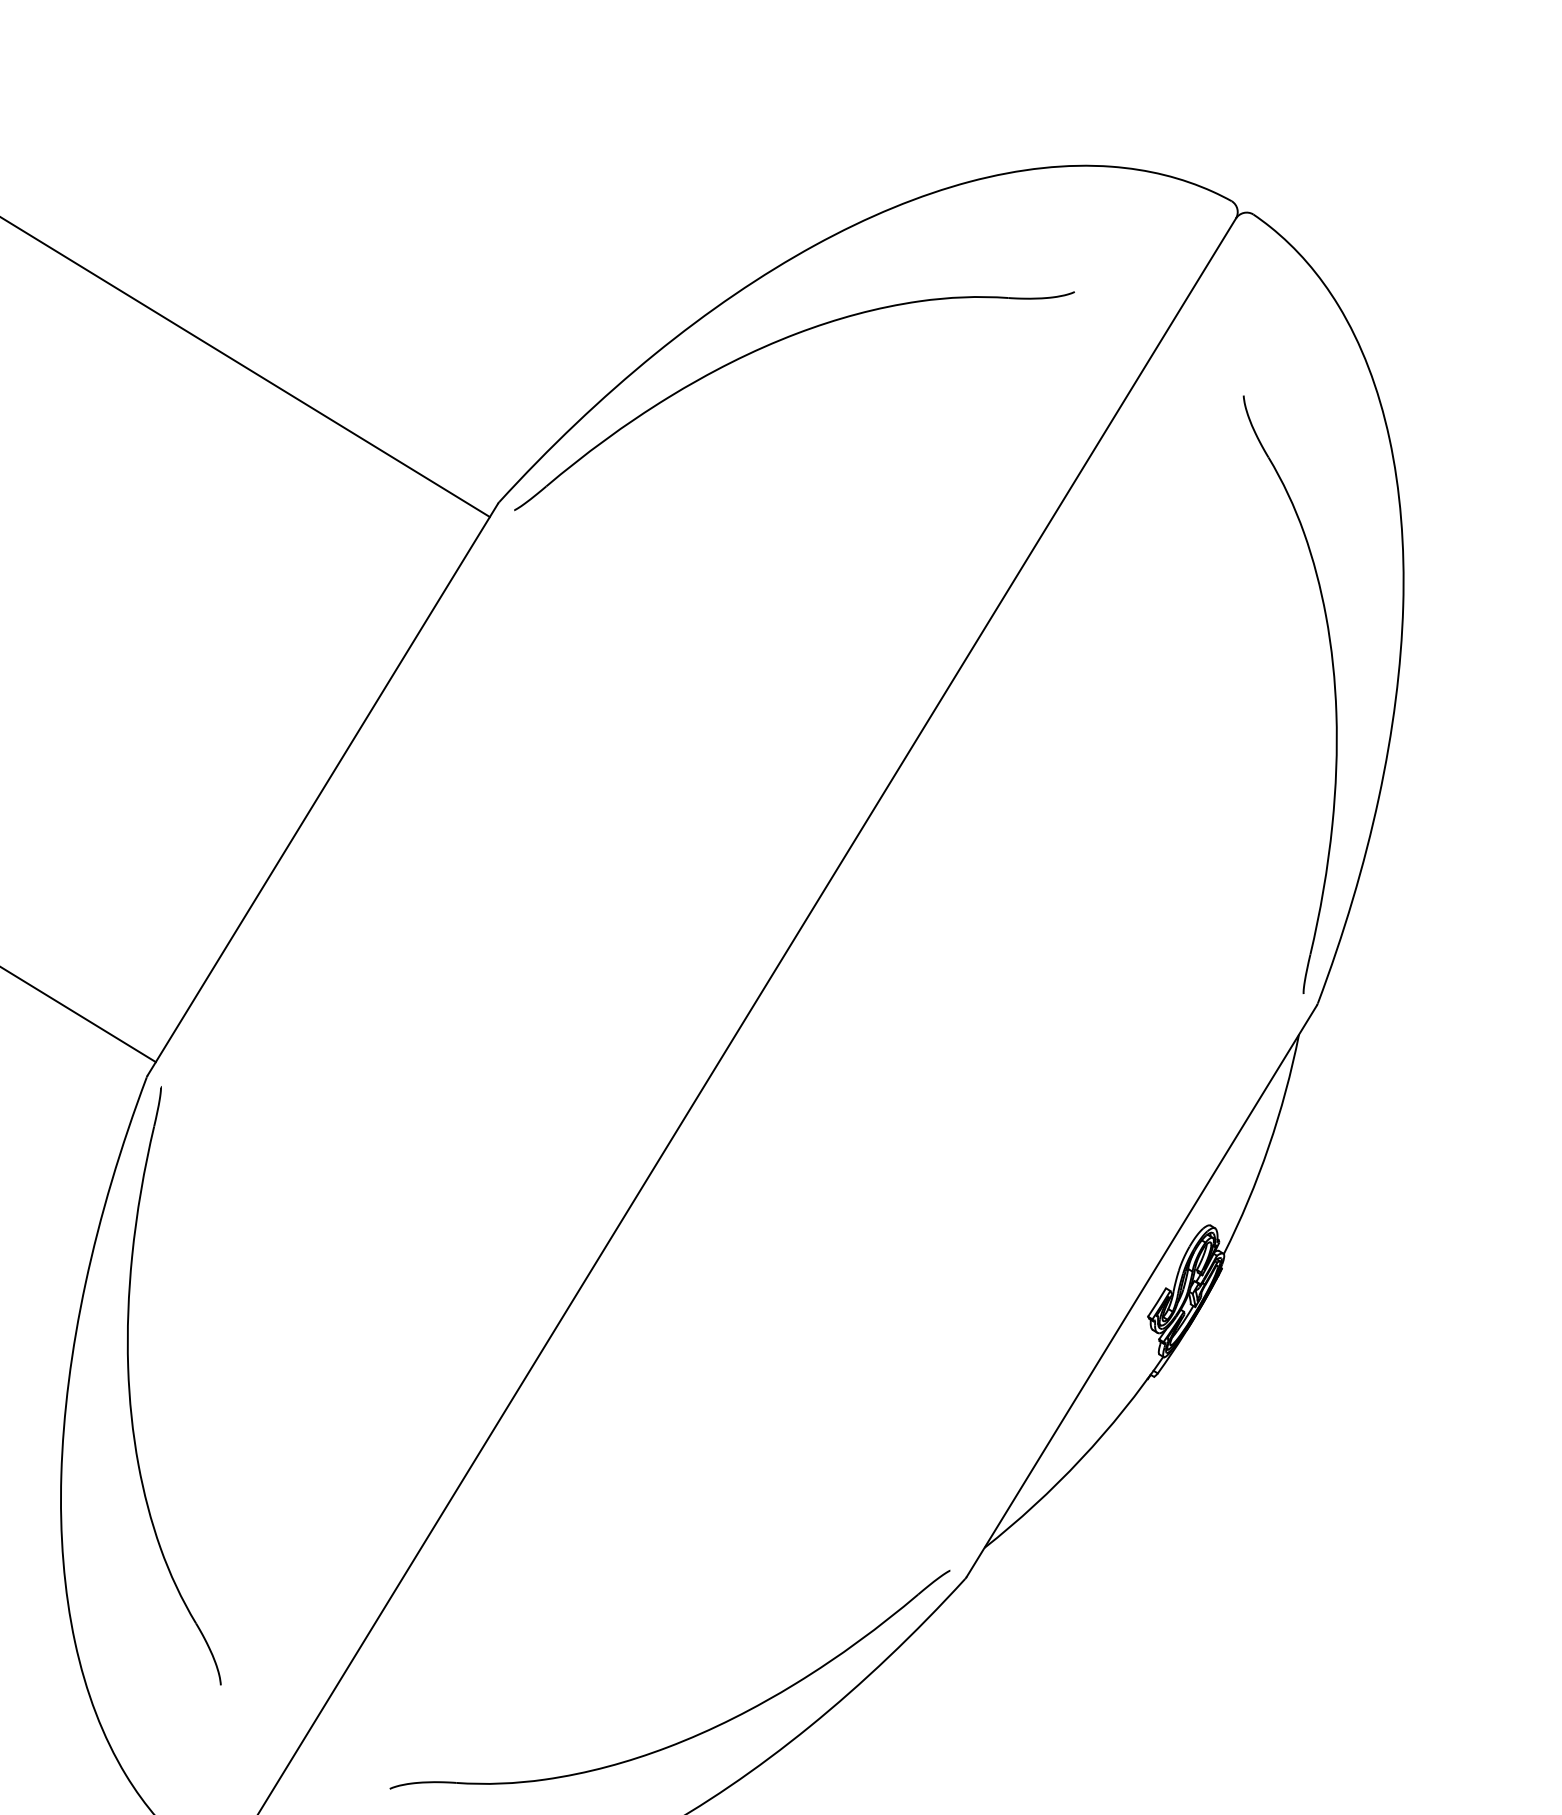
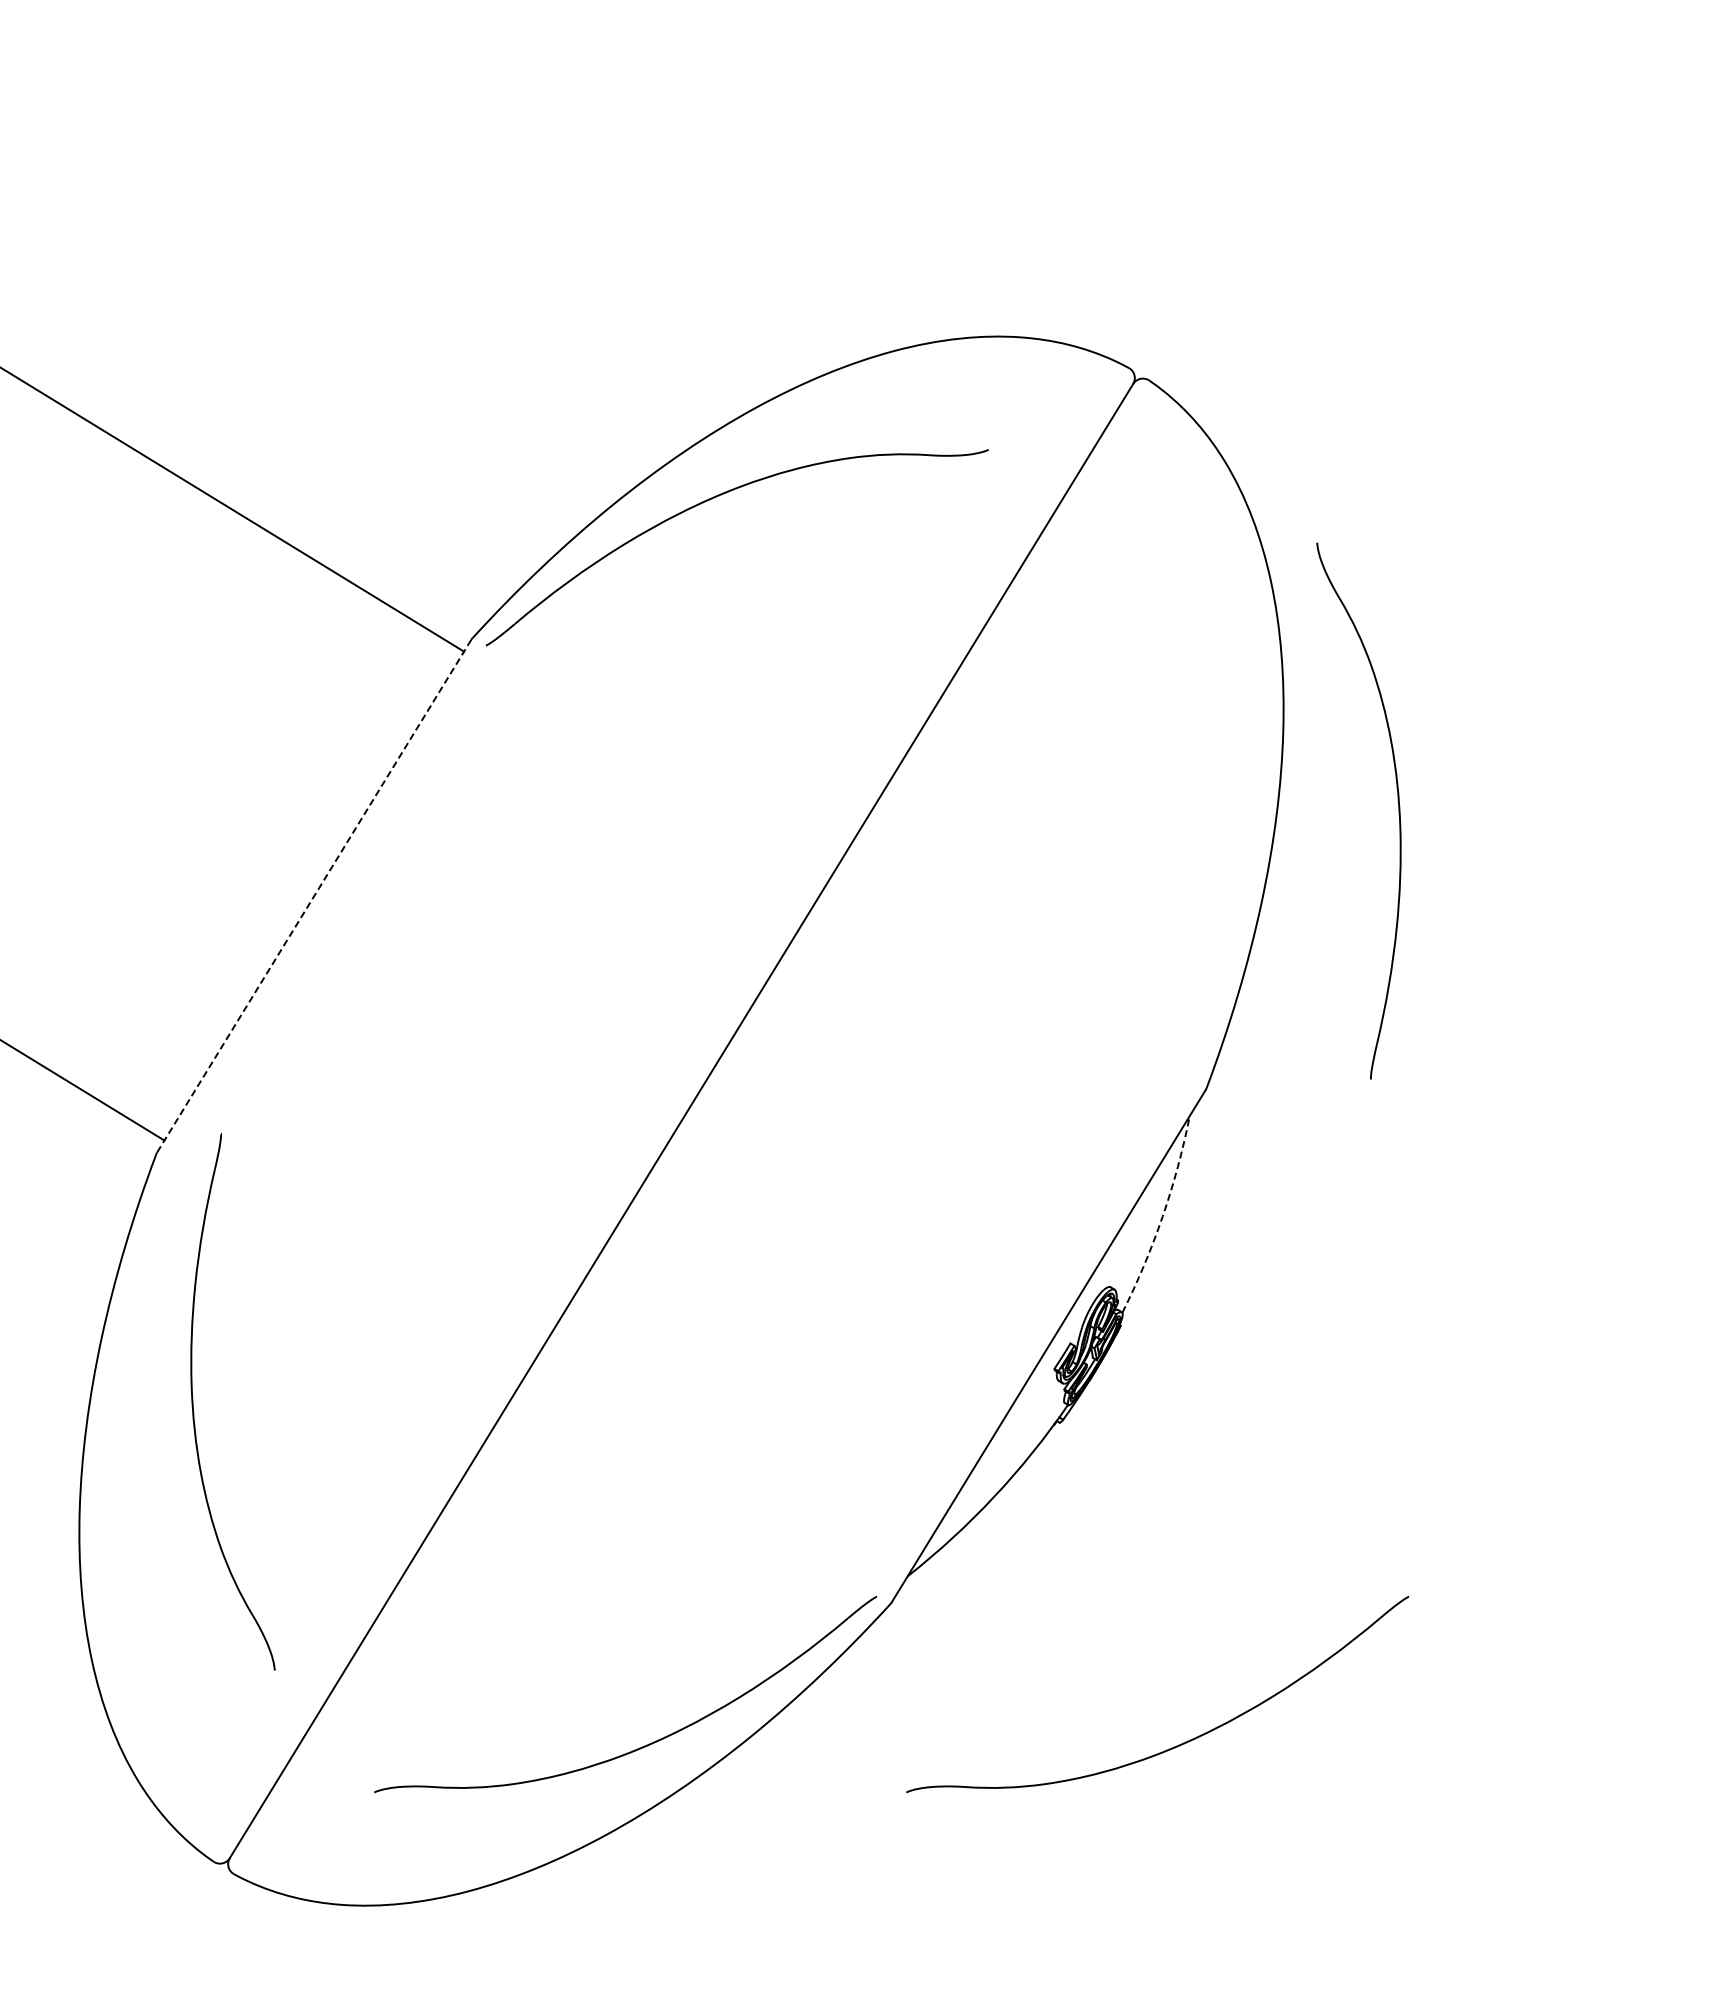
part: (1334, 694) -> (1398, 810), moved
line: (323, 790) -> (314, 896), solid -> dashed
arc: (1268, 1146) -> (1162, 1216), solid -> dashed
part: (130, 1385) -> (193, 1401), moved
part: (1286, 1735) -> (1178, 1744), added

